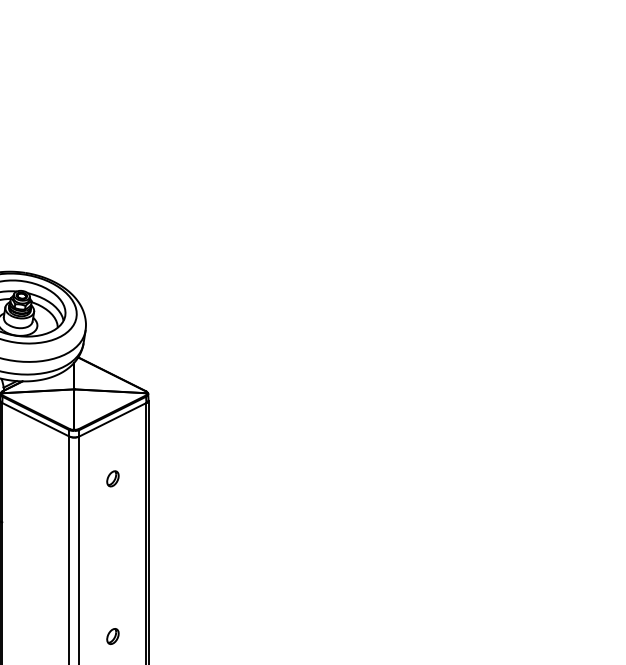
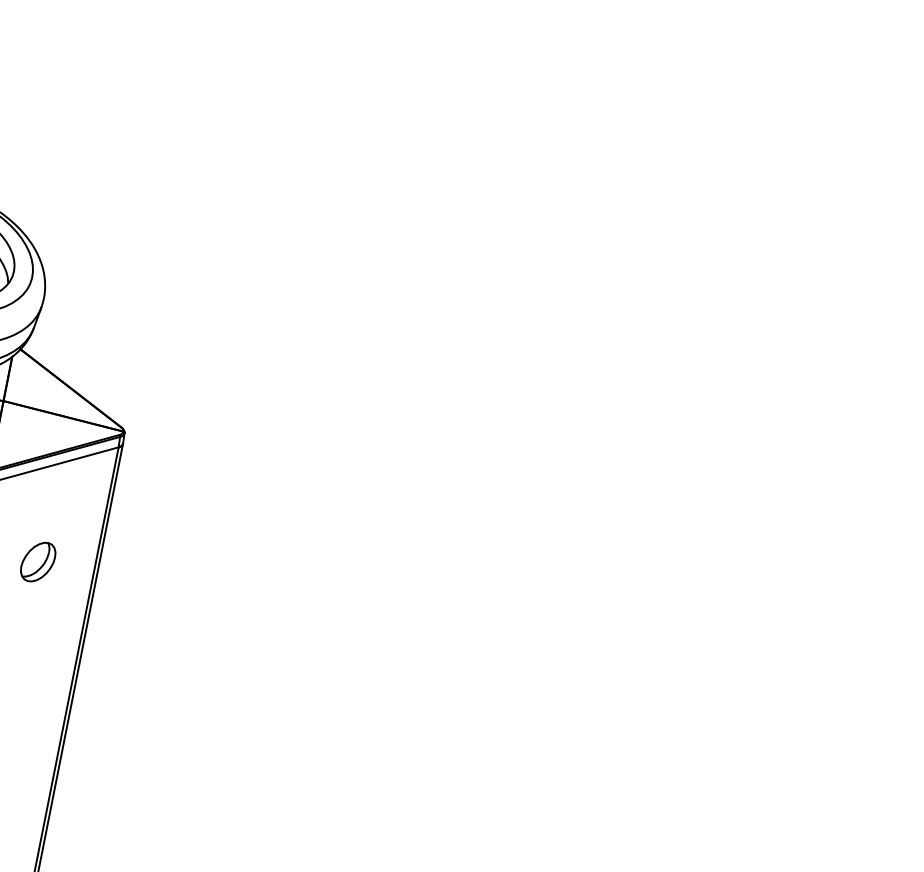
part: (112, 478) -> (37, 561), size x1.6

